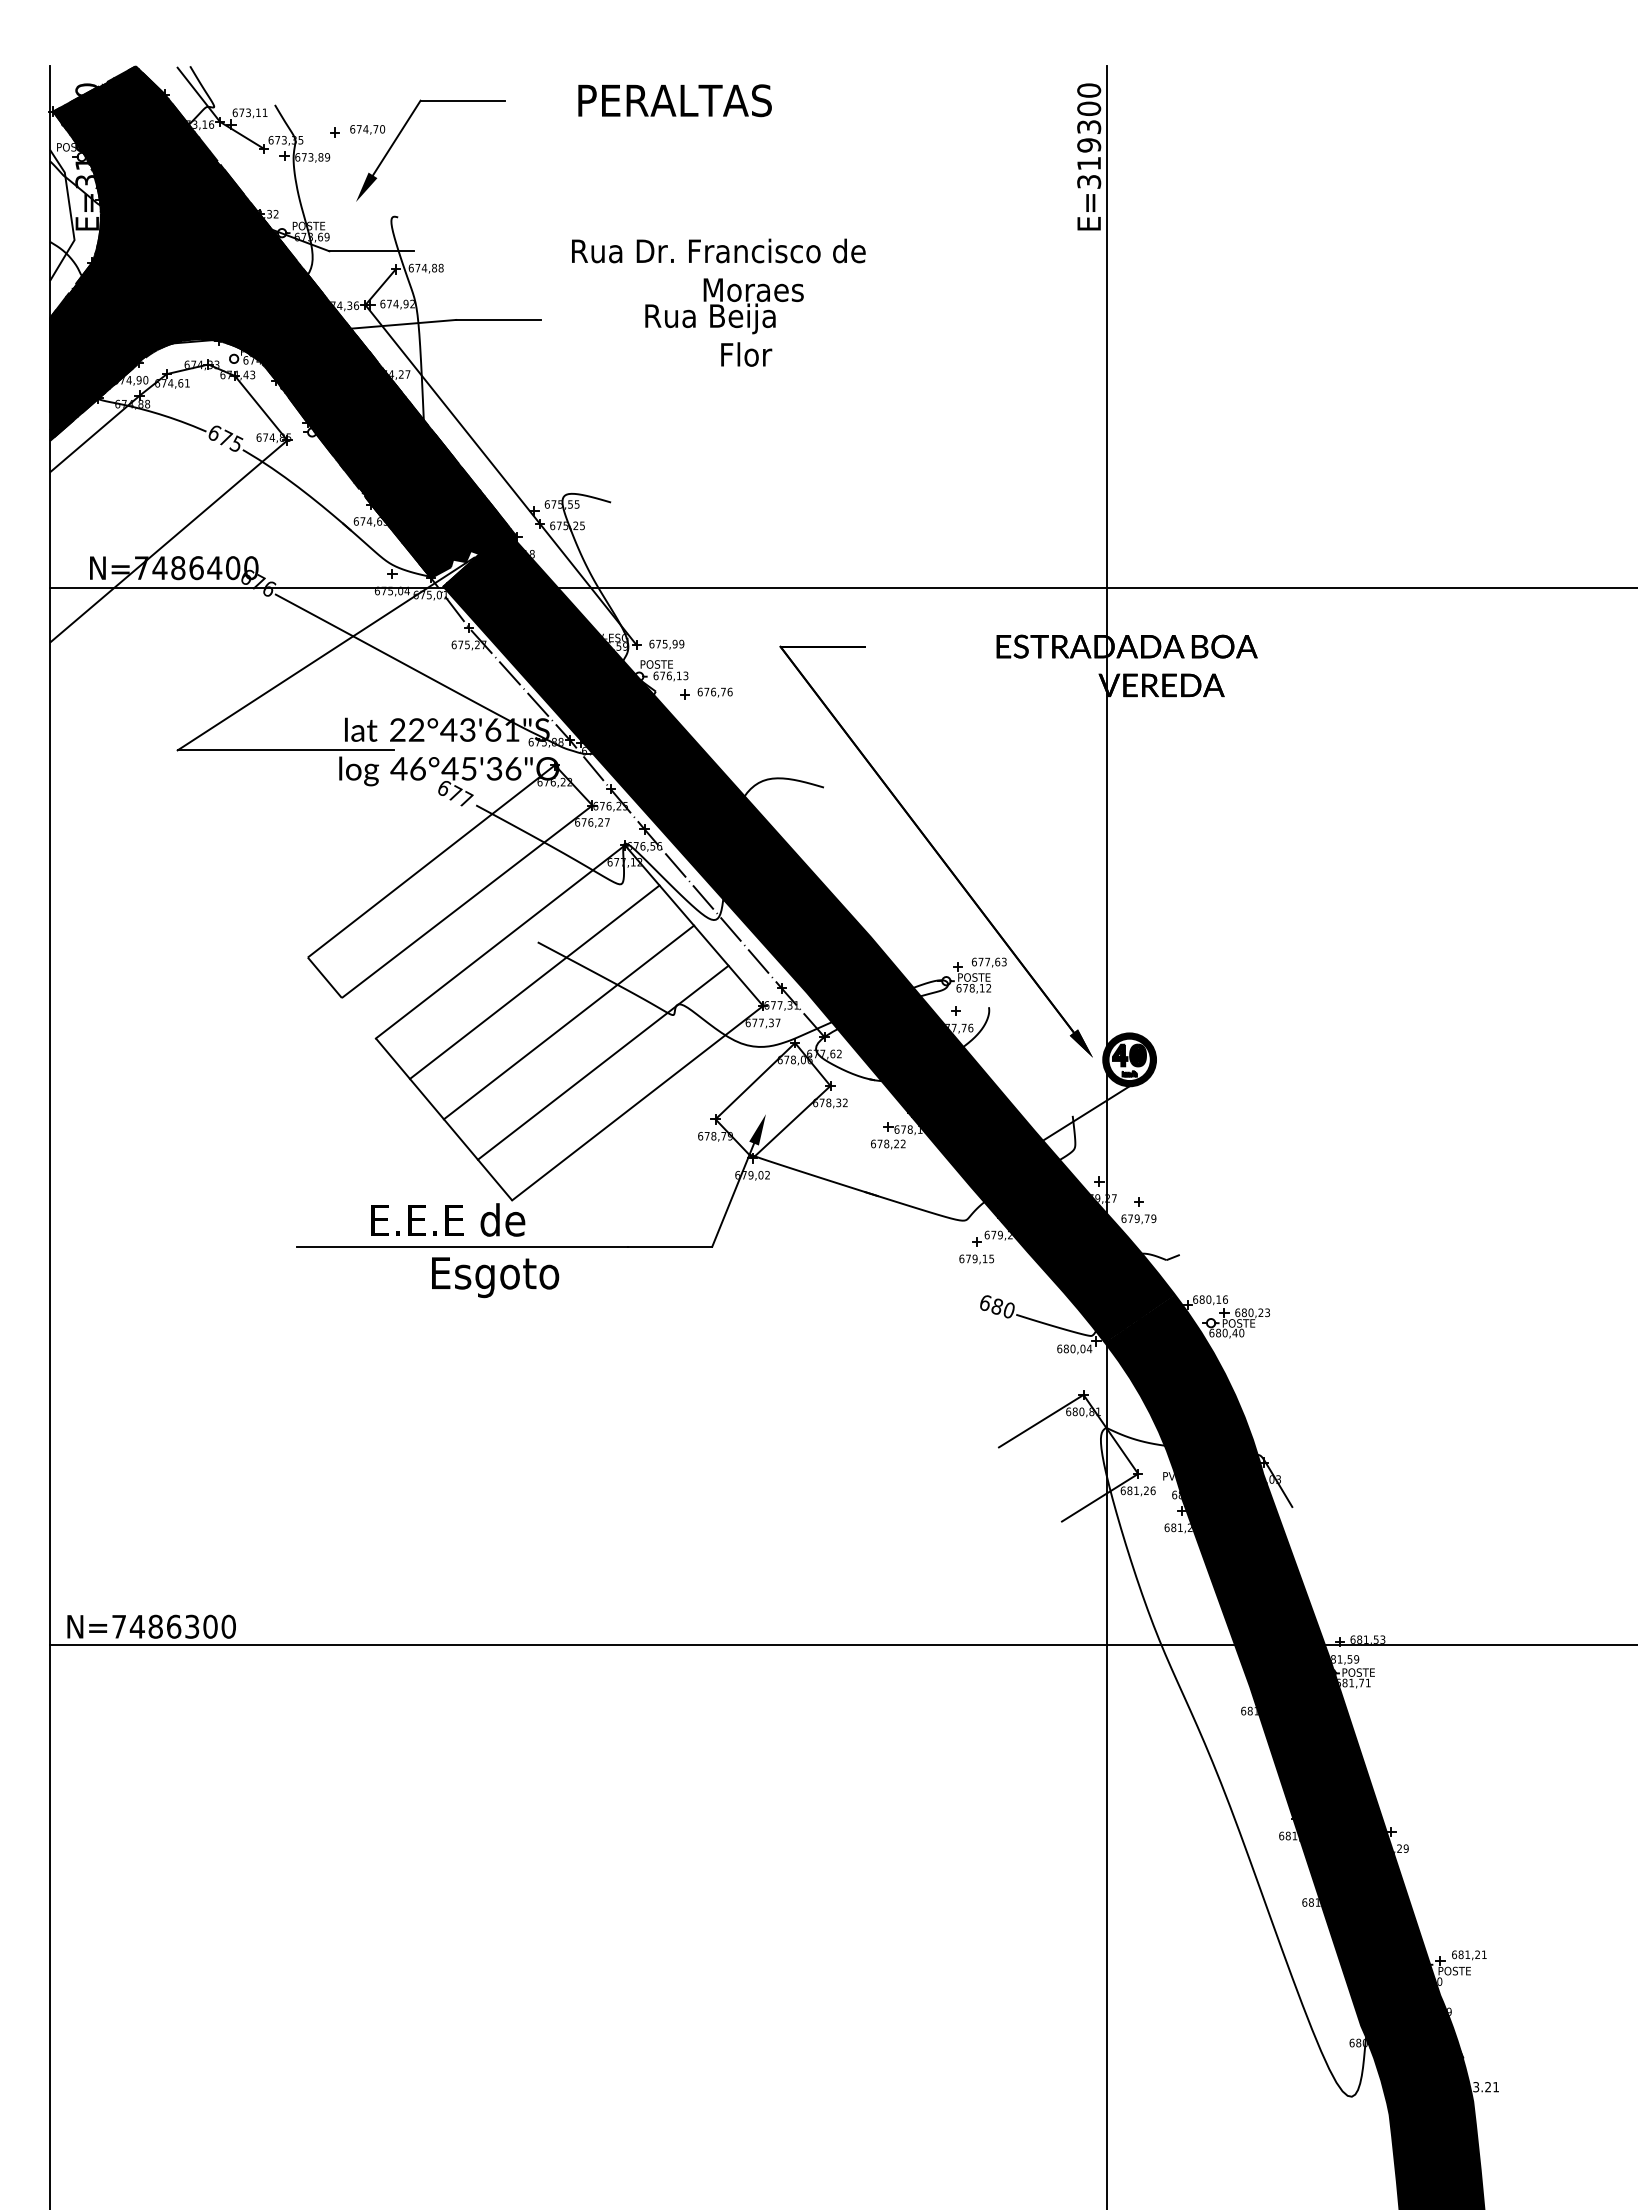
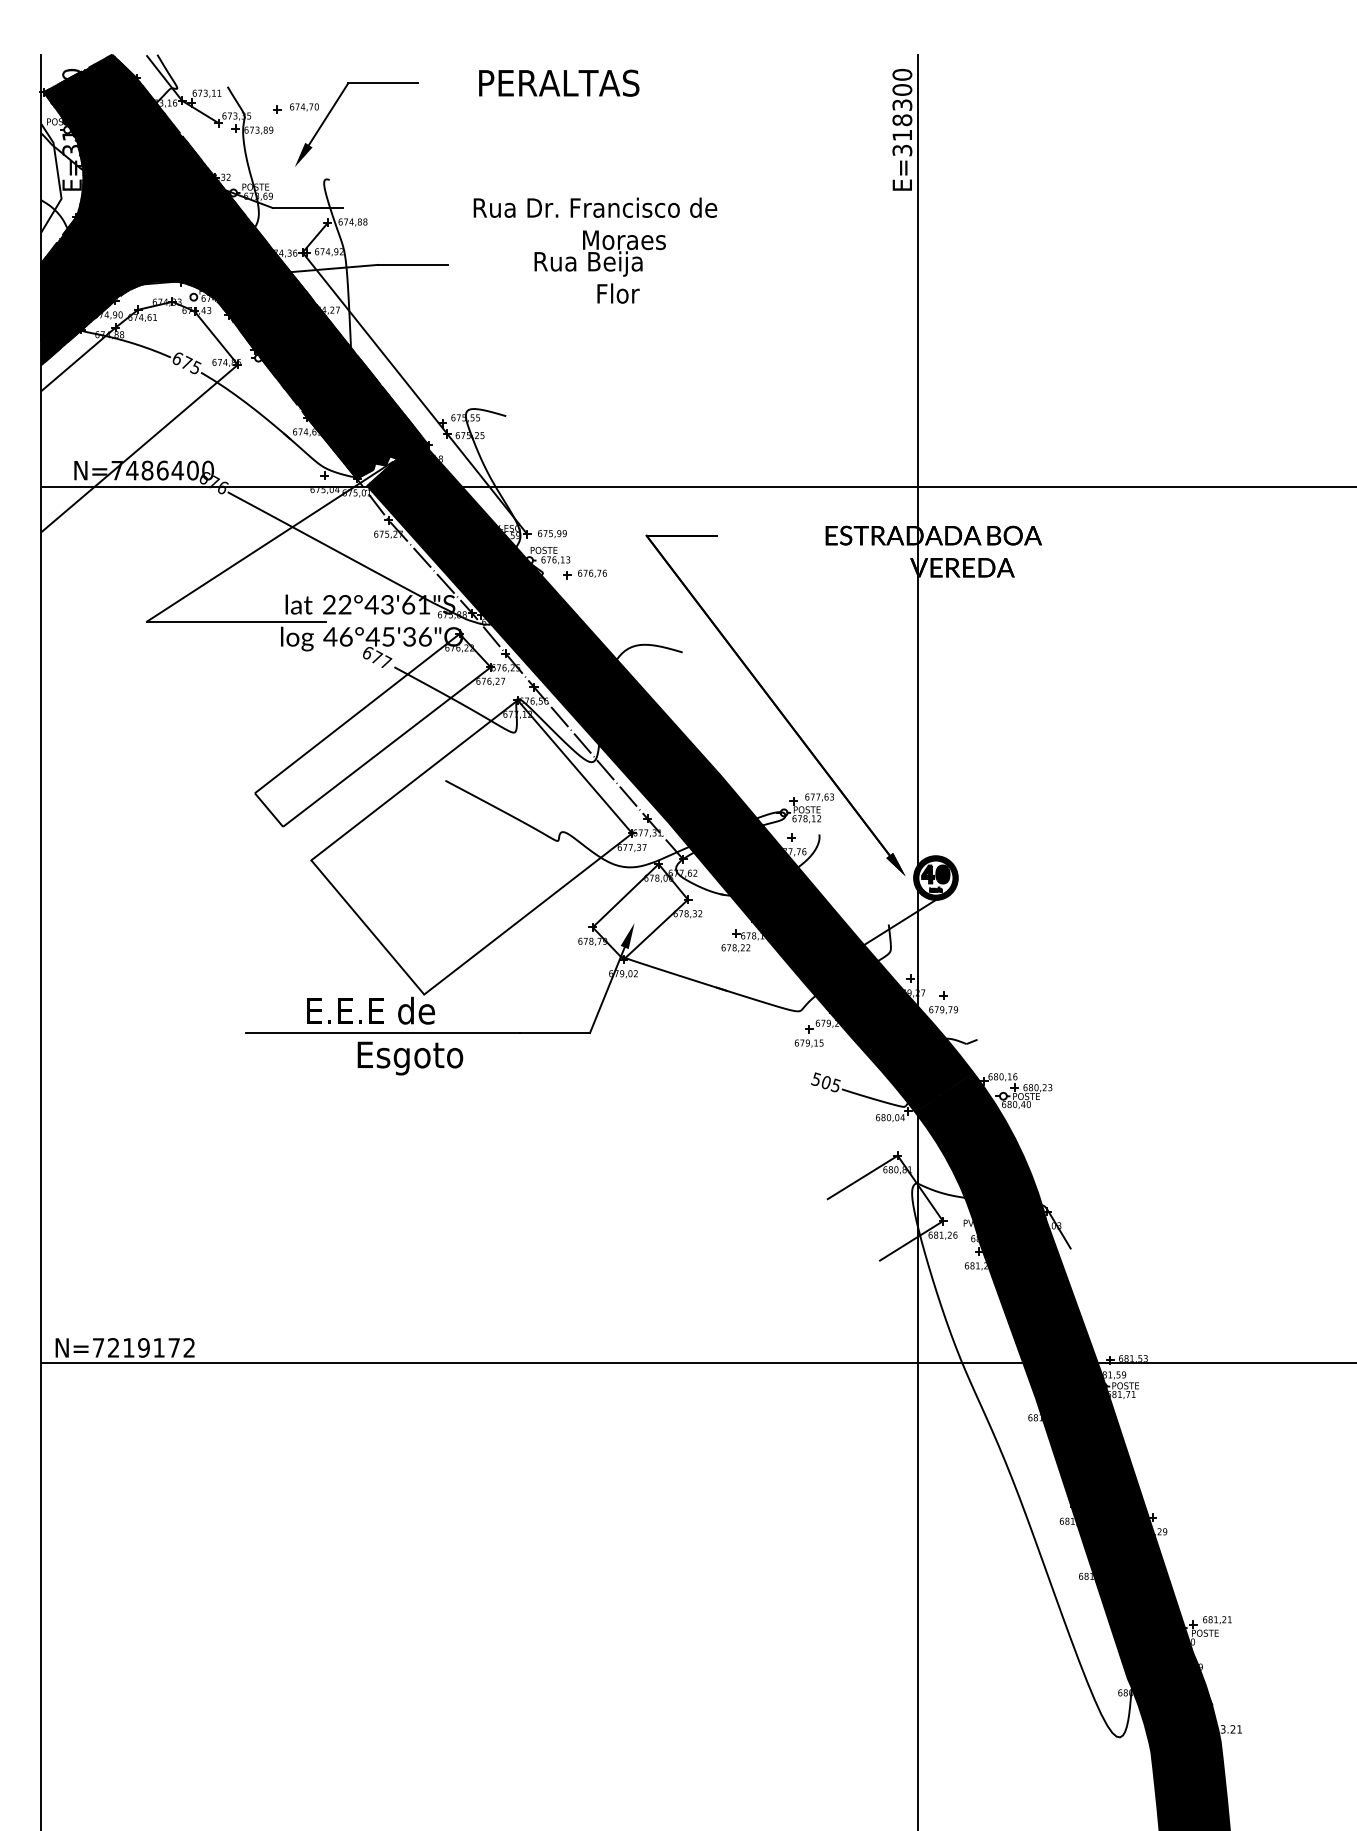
text: (1089, 145) -> (902, 120), E=319300 -> E=318300
line: (534, 981) -> (442, 813), removed
line: (568, 1022) -> (470, 847), removed
line: (602, 1062) -> (499, 880), removed
text: (996, 1306) -> (825, 1082), 680 -> 505
text: (182, 1626) -> (151, 1347), N=7486300 -> N=7219172

